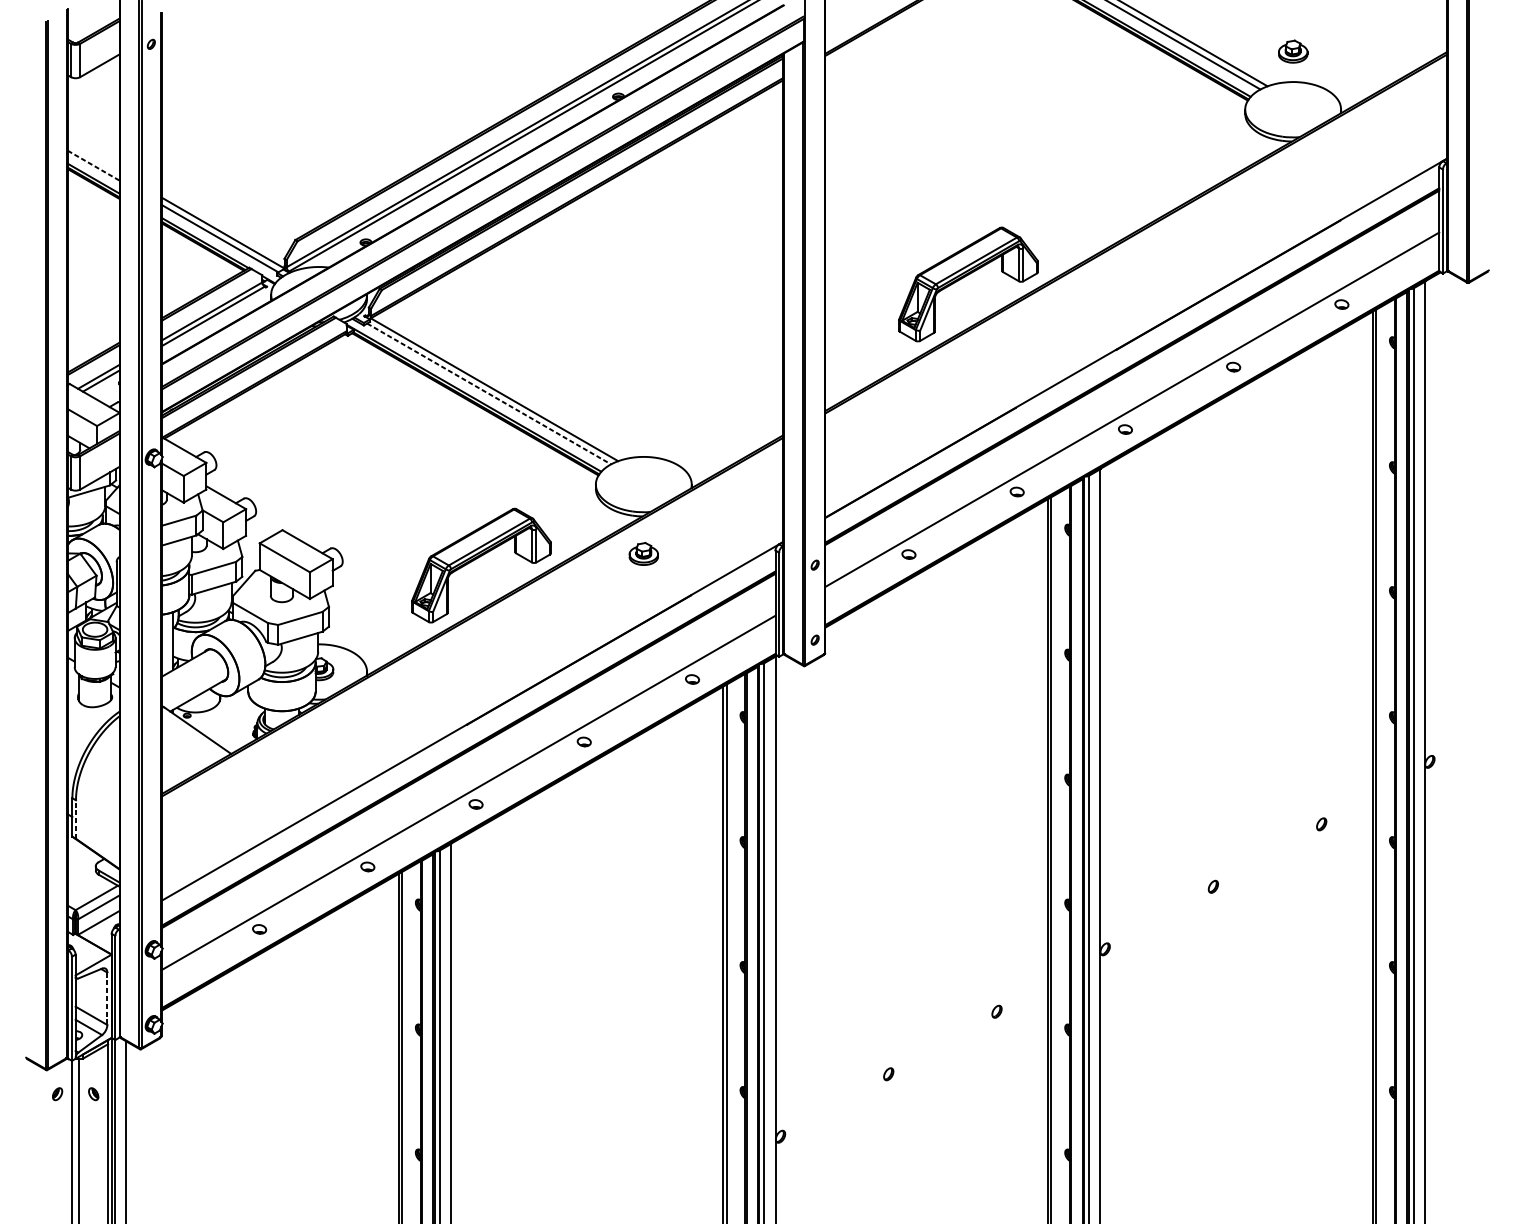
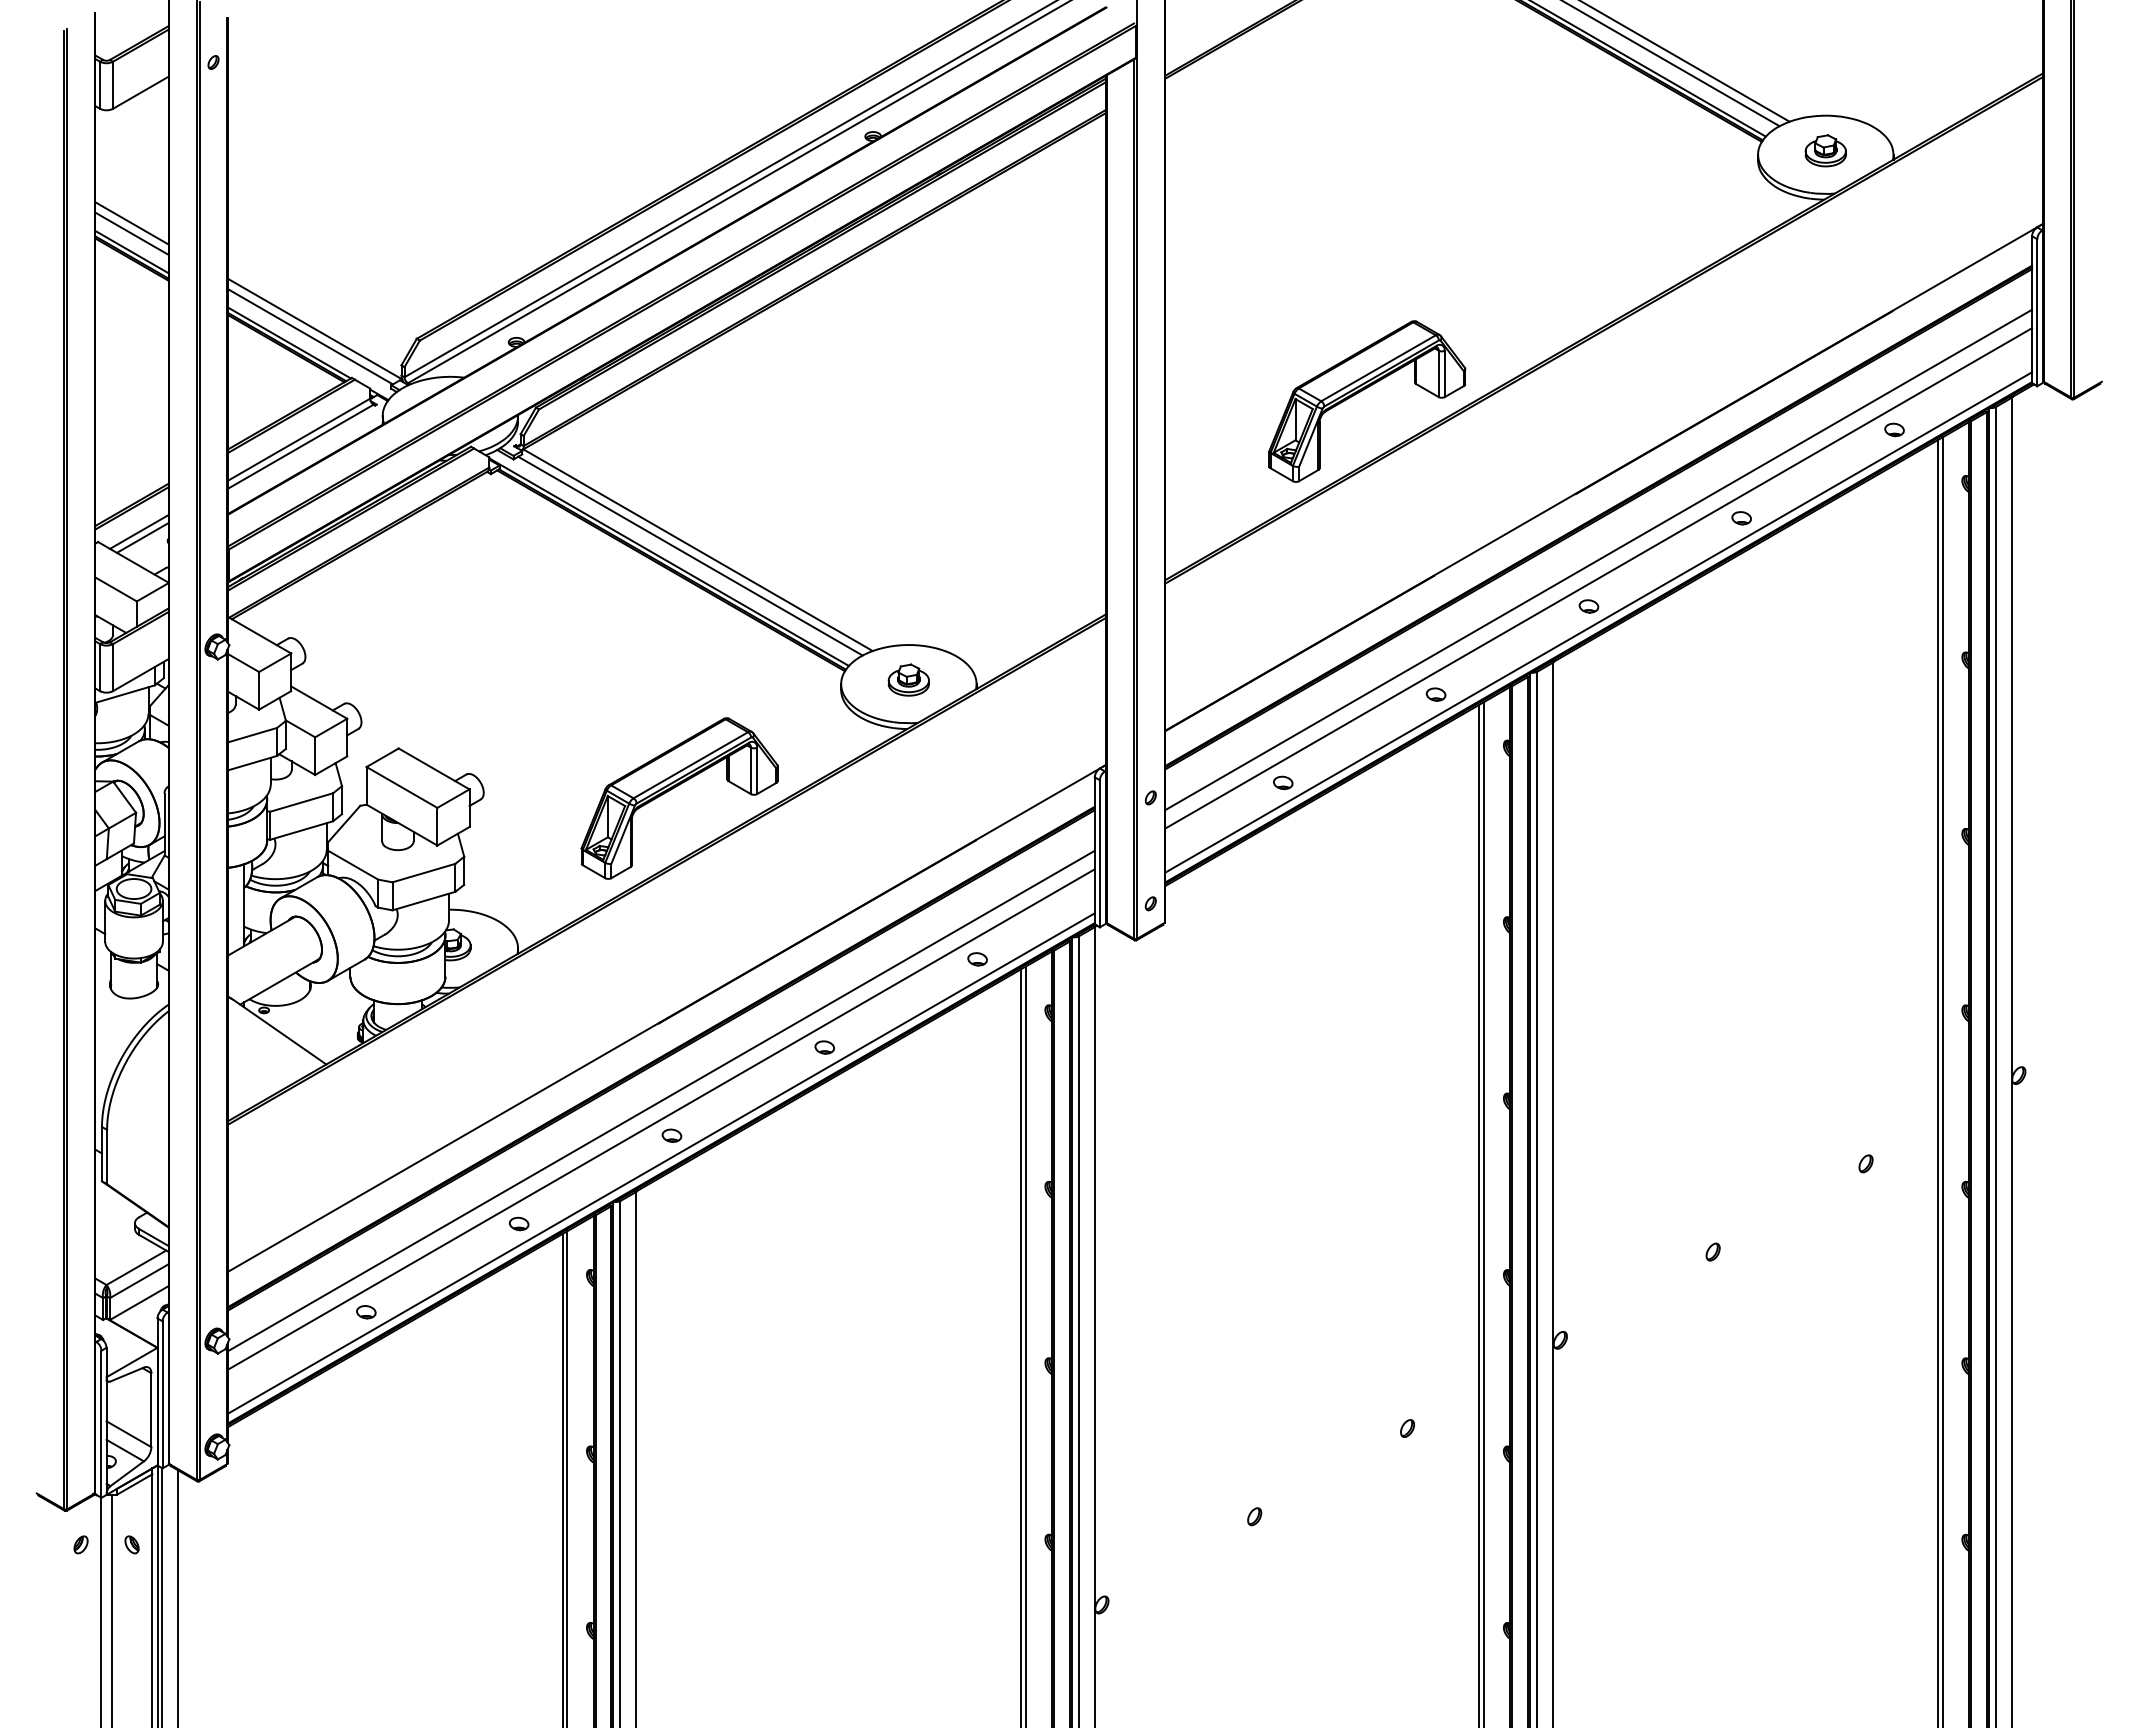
part: (1292, 51) -> (1825, 150), moved
line: (93, 158) -> (131, 223), added
line: (94, 166) -> (132, 234), dashed -> solid
line: (489, 394) -> (690, 556), dashed -> solid
line: (1132, 396) -> (1598, 559), added
line: (1132, 440) -> (1598, 622), added
part: (643, 553) -> (908, 679), moved
line: (467, 779) -> (660, 1100), added
line: (76, 819) -> (107, 1156), dashed -> solid
line: (467, 824) -> (660, 1163), added
line: (107, 999) -> (151, 1410), dashed -> solid

